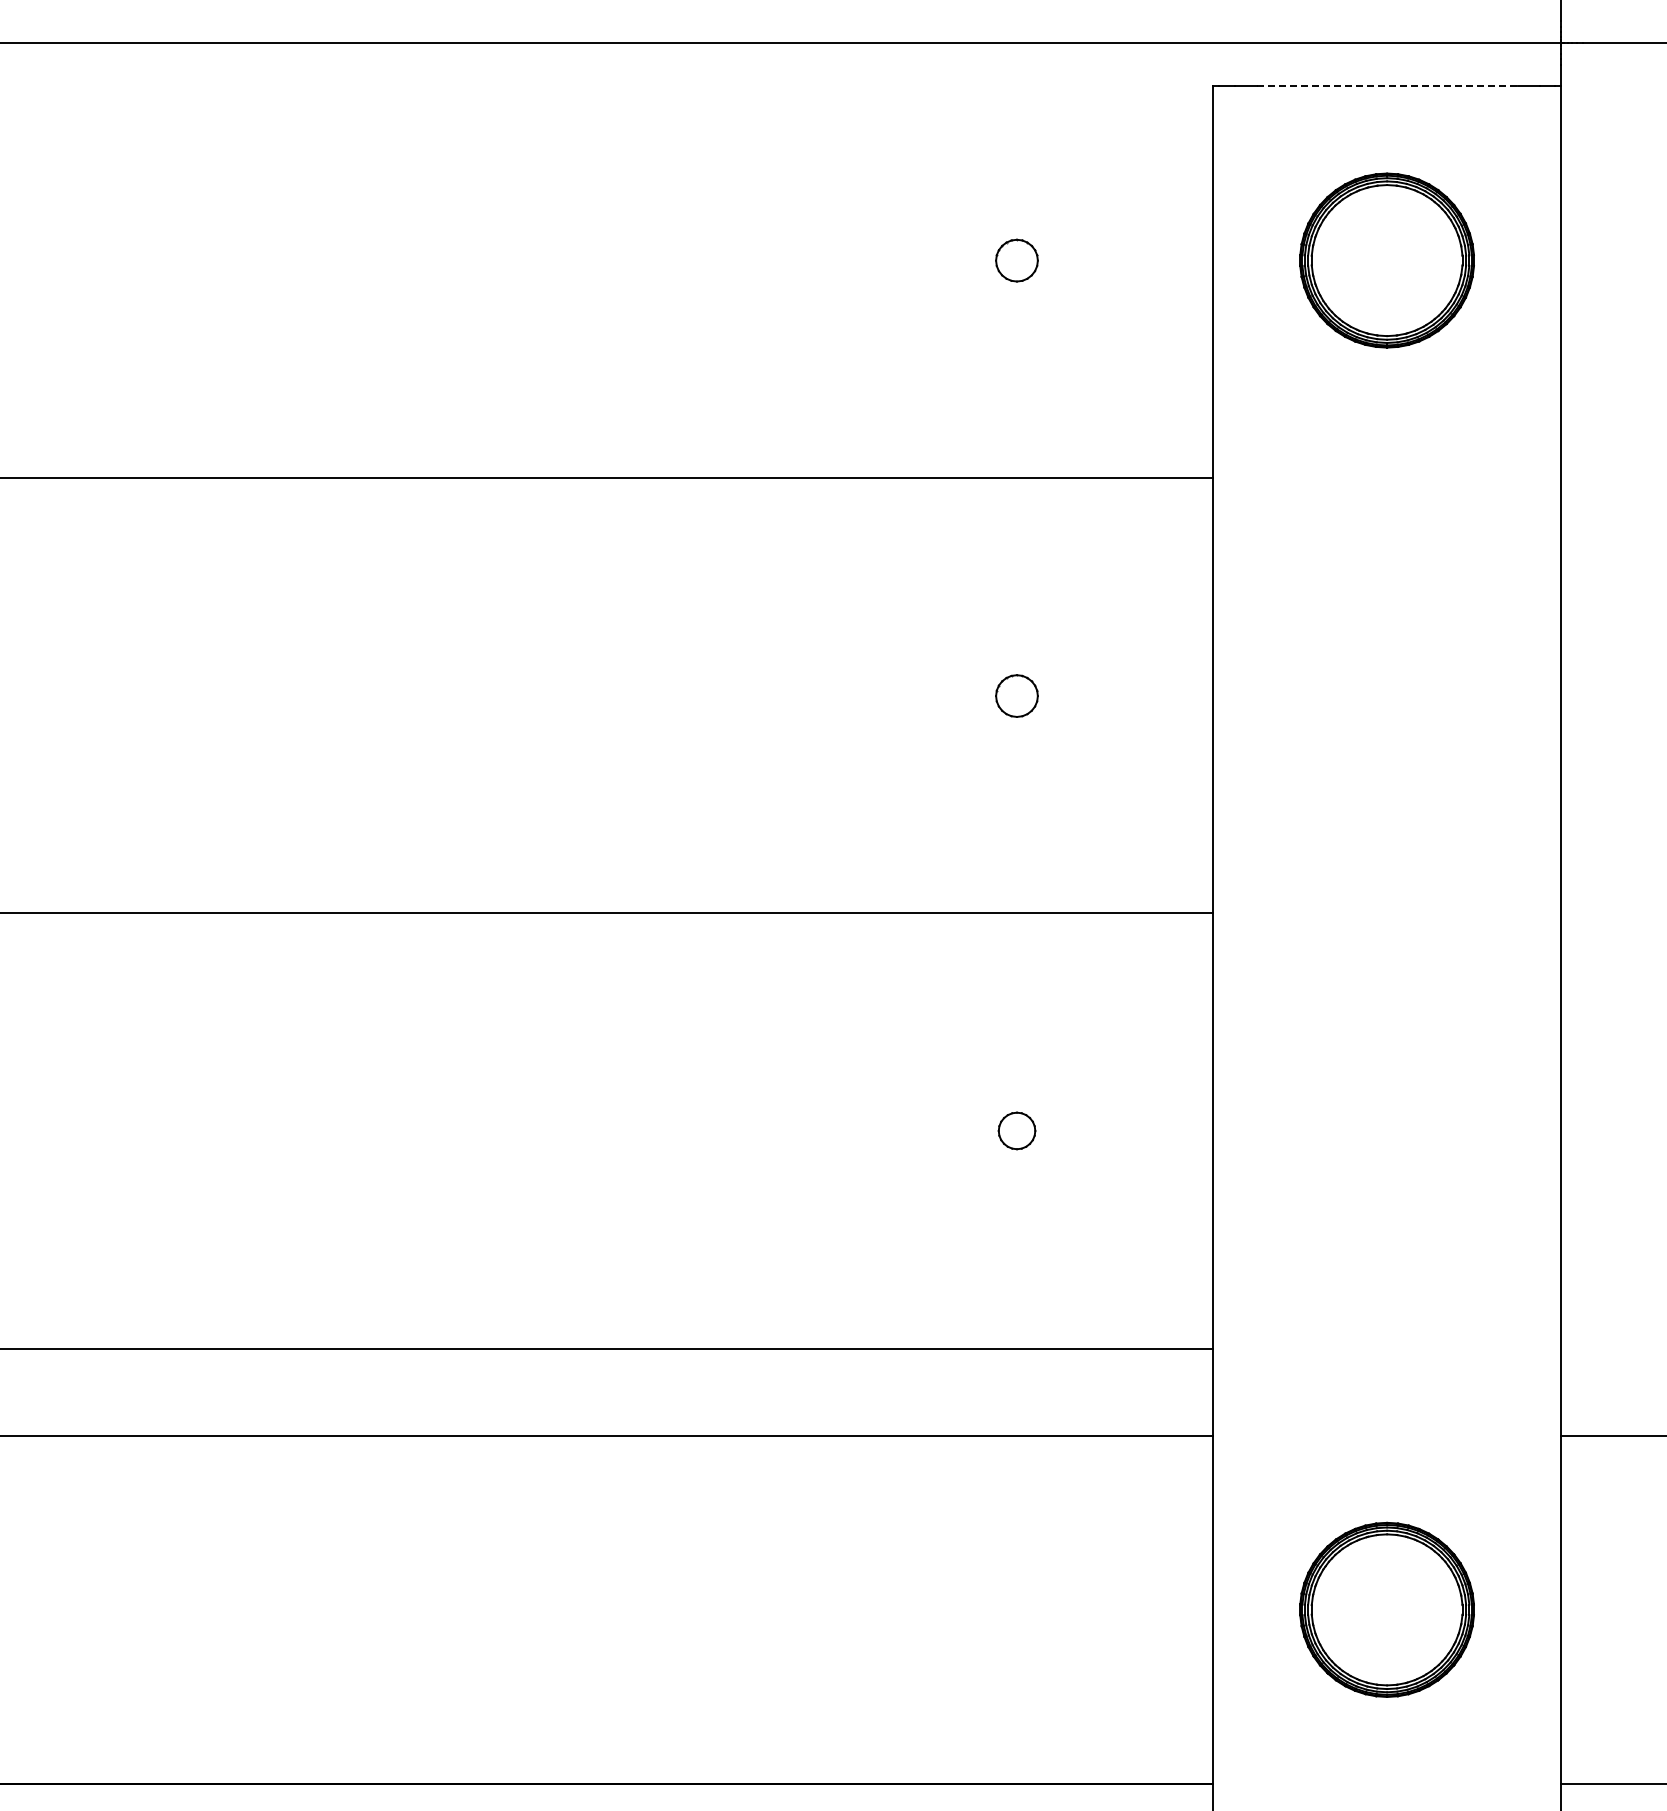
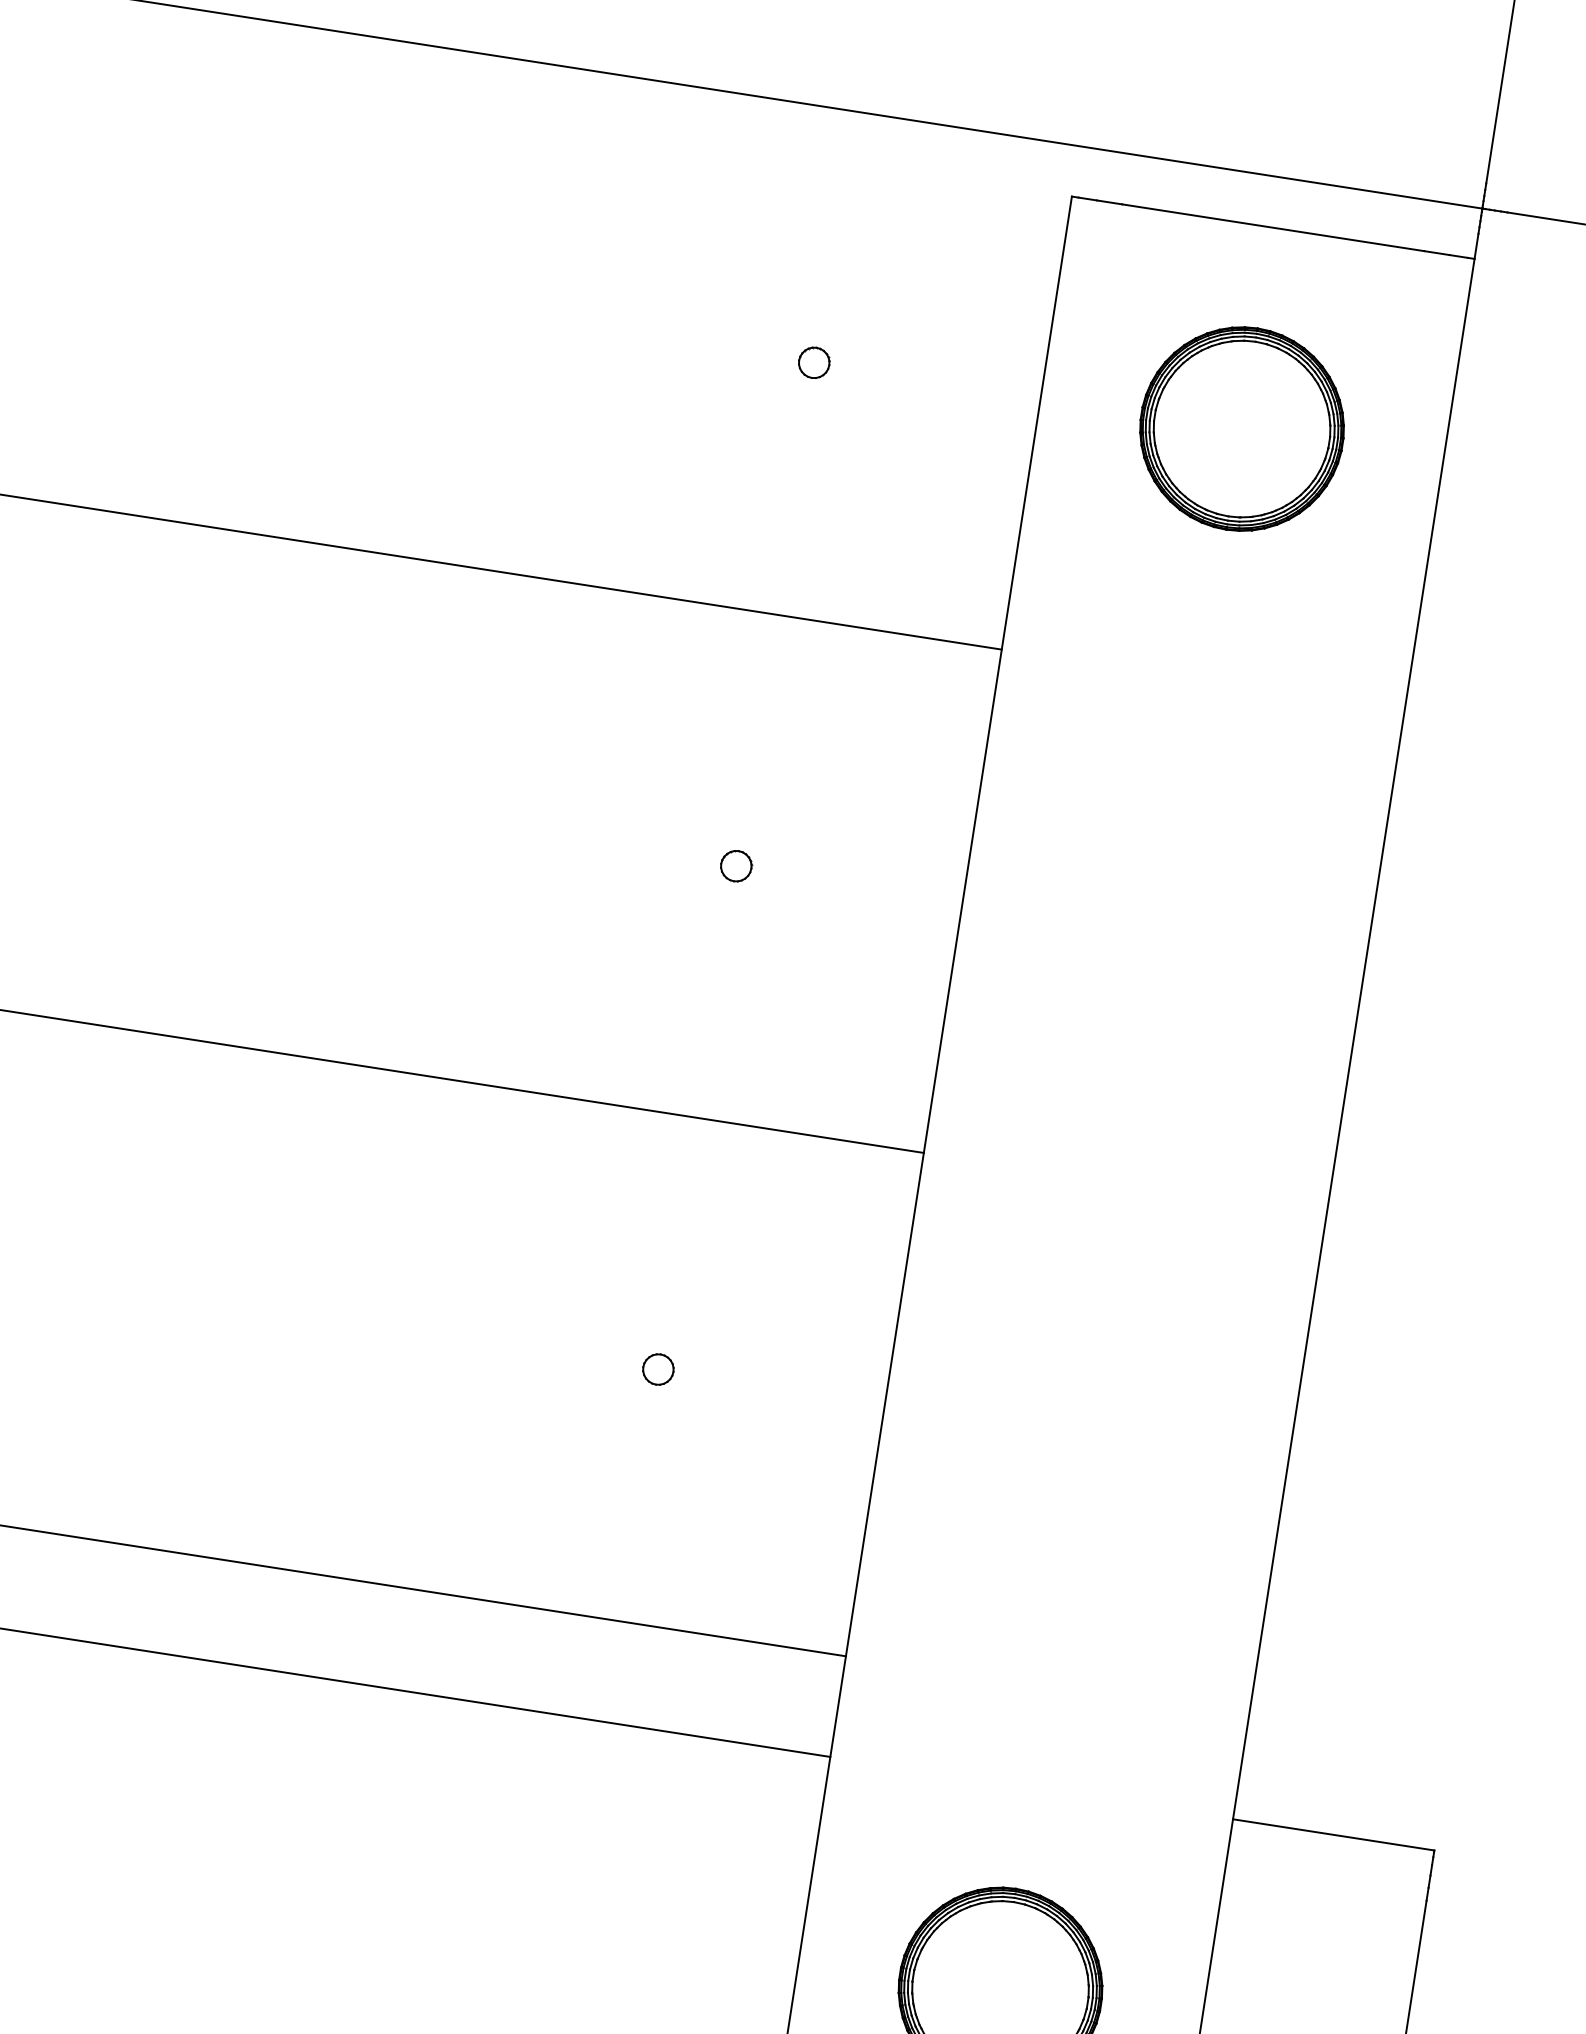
line: (1387, 86) -> (1273, 227), dashed -> solid
part: (1017, 260) -> (814, 362), size x0.62
part: (1017, 695) -> (736, 865), size x0.62
part: (1017, 1131) -> (658, 1370), size x0.71

